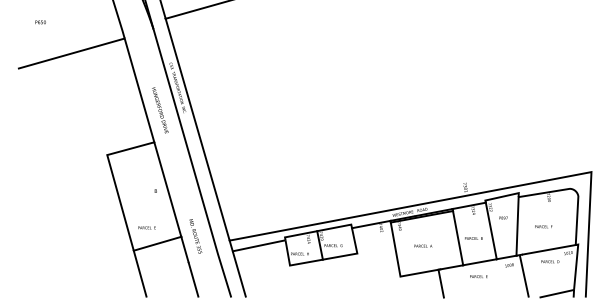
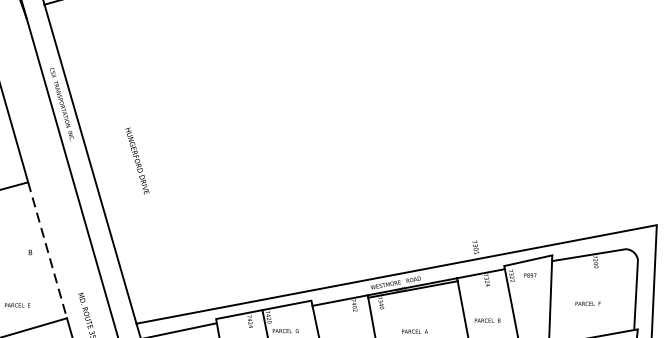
text: (160, 110) -> (137, 161), moved
line: (167, 190) -> (47, 251), solid -> dashed
text: (503, 217) -> (530, 274), moved

